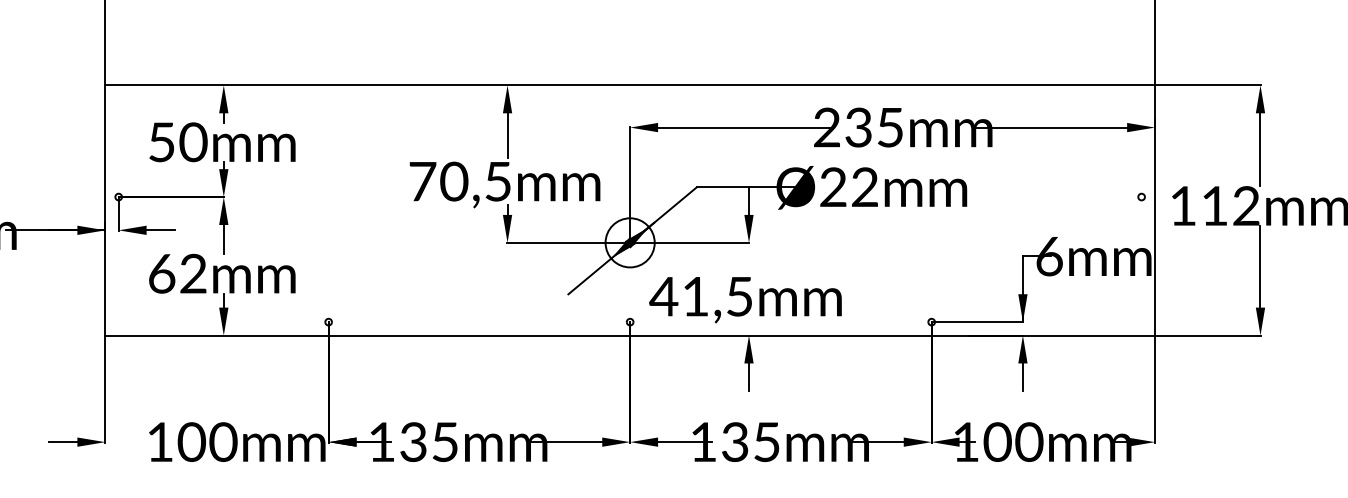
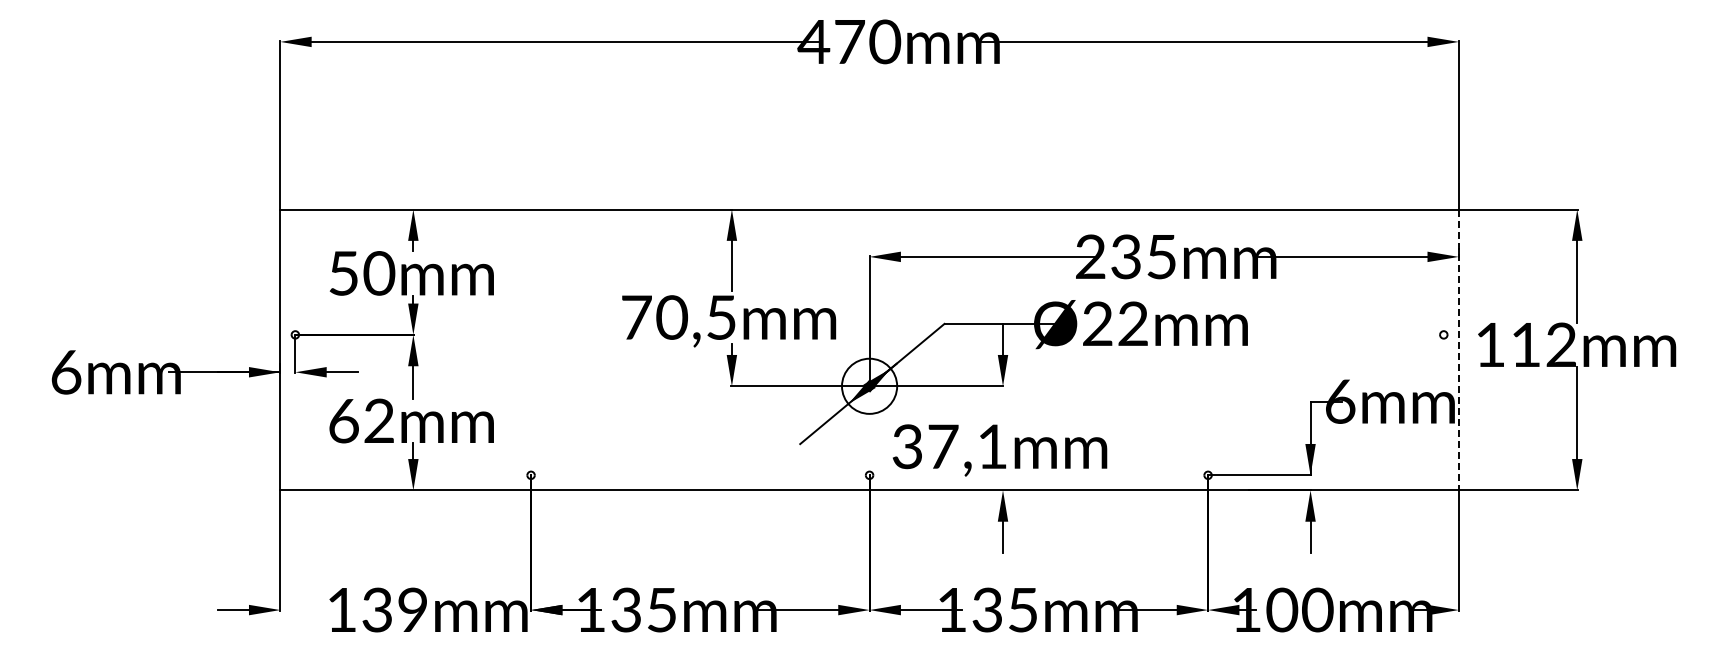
line: (1154, 210) -> (1458, 350), solid -> dashed
text: (700, 296) -> (948, 446), 41,5mm -> 37,1mm
text: (207, 441) -> (394, 609), 100mm -> 139mm

